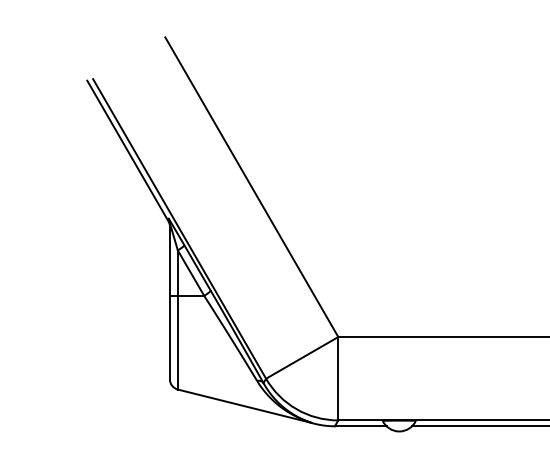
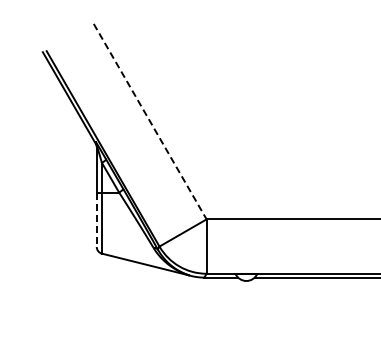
line: (252, 186) -> (150, 121), solid -> dashed
line: (169, 338) -> (96, 220), solid -> dashed

